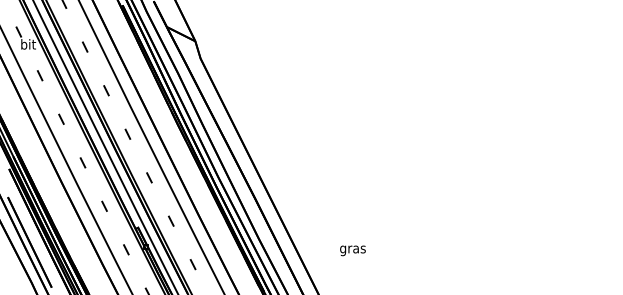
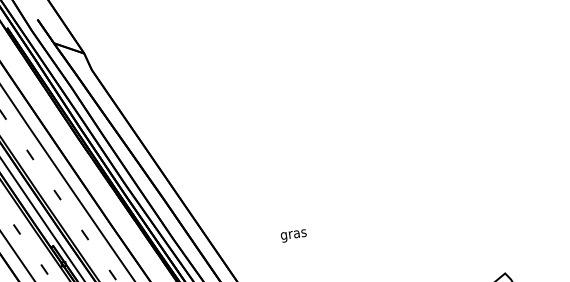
text: (352, 250) -> (293, 235), moved

